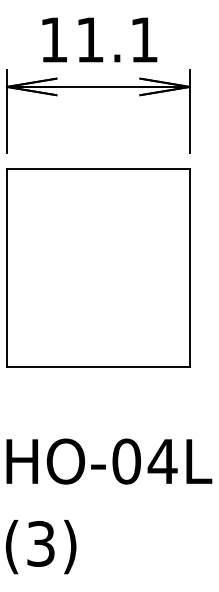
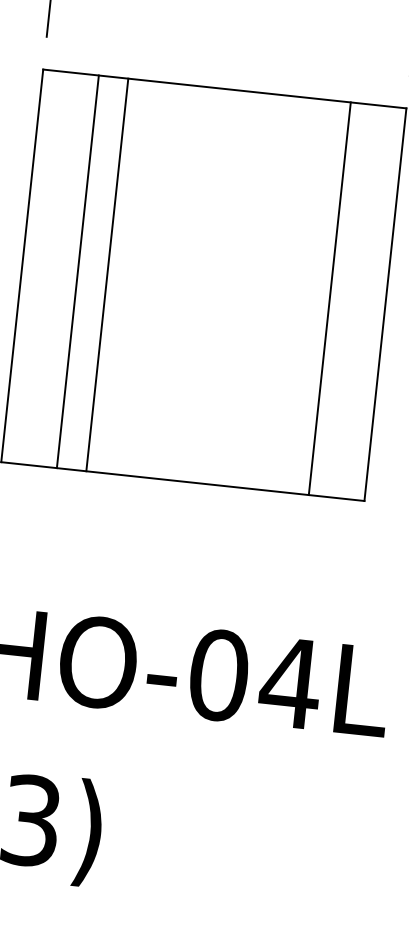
line: (34, 268) -> (76, 272), added
line: (49, 268) -> (106, 275), added
line: (161, 268) -> (329, 299), added

